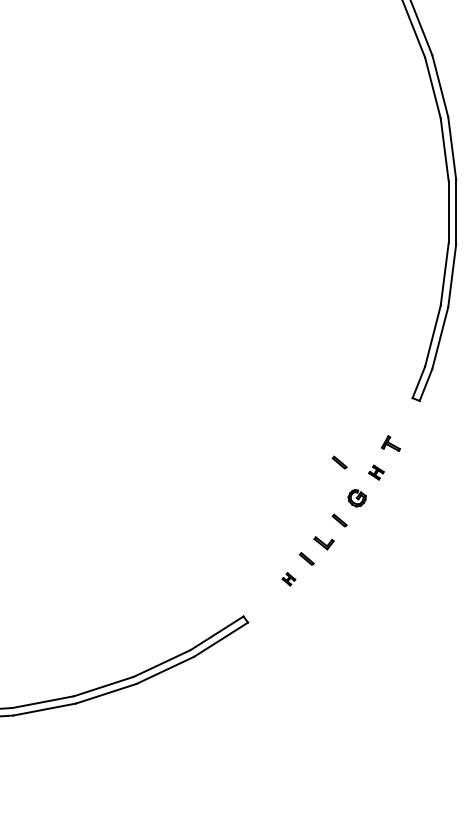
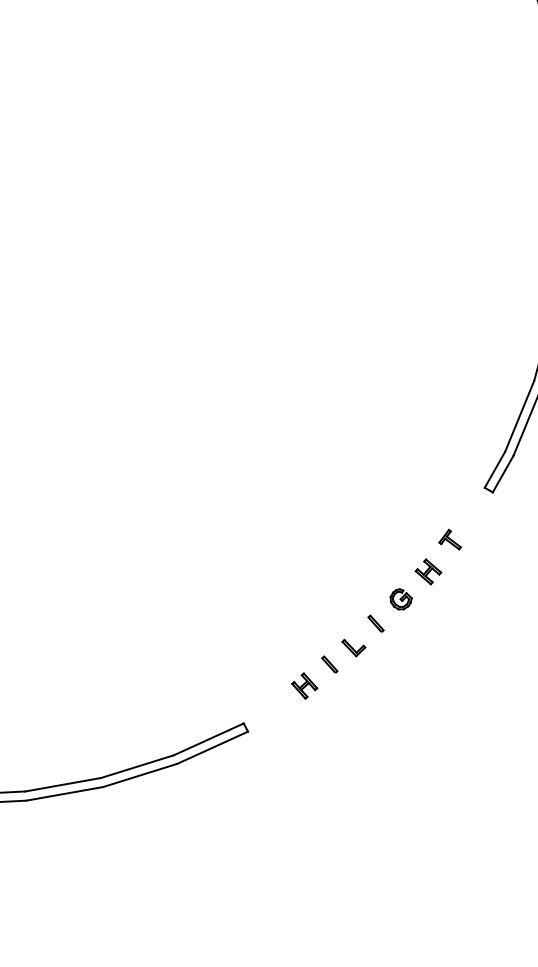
part: (339, 462) -> (385, 553), removed
part: (376, 472) -> (428, 571), size x1.43
part: (288, 579) -> (304, 686), size x1.67

